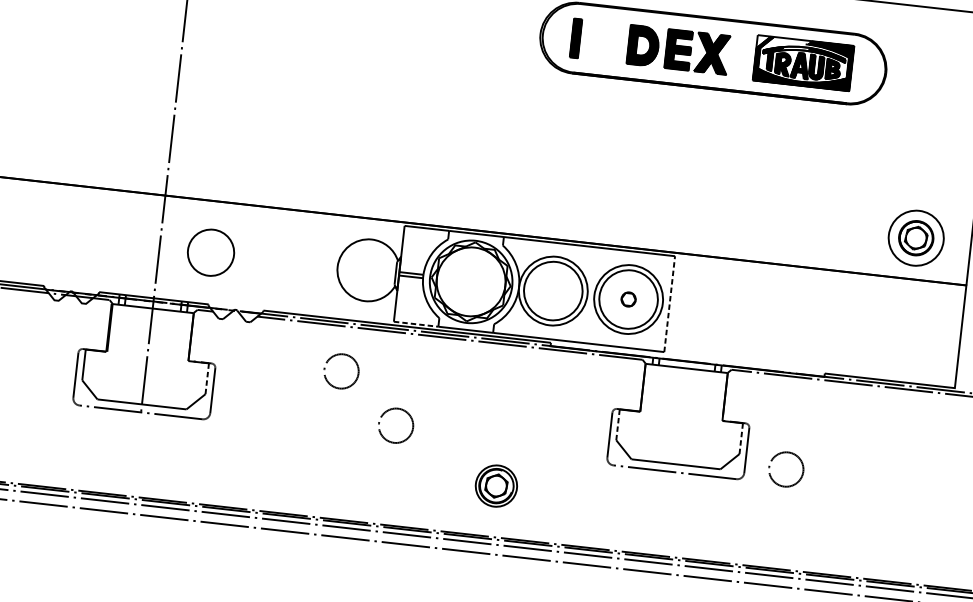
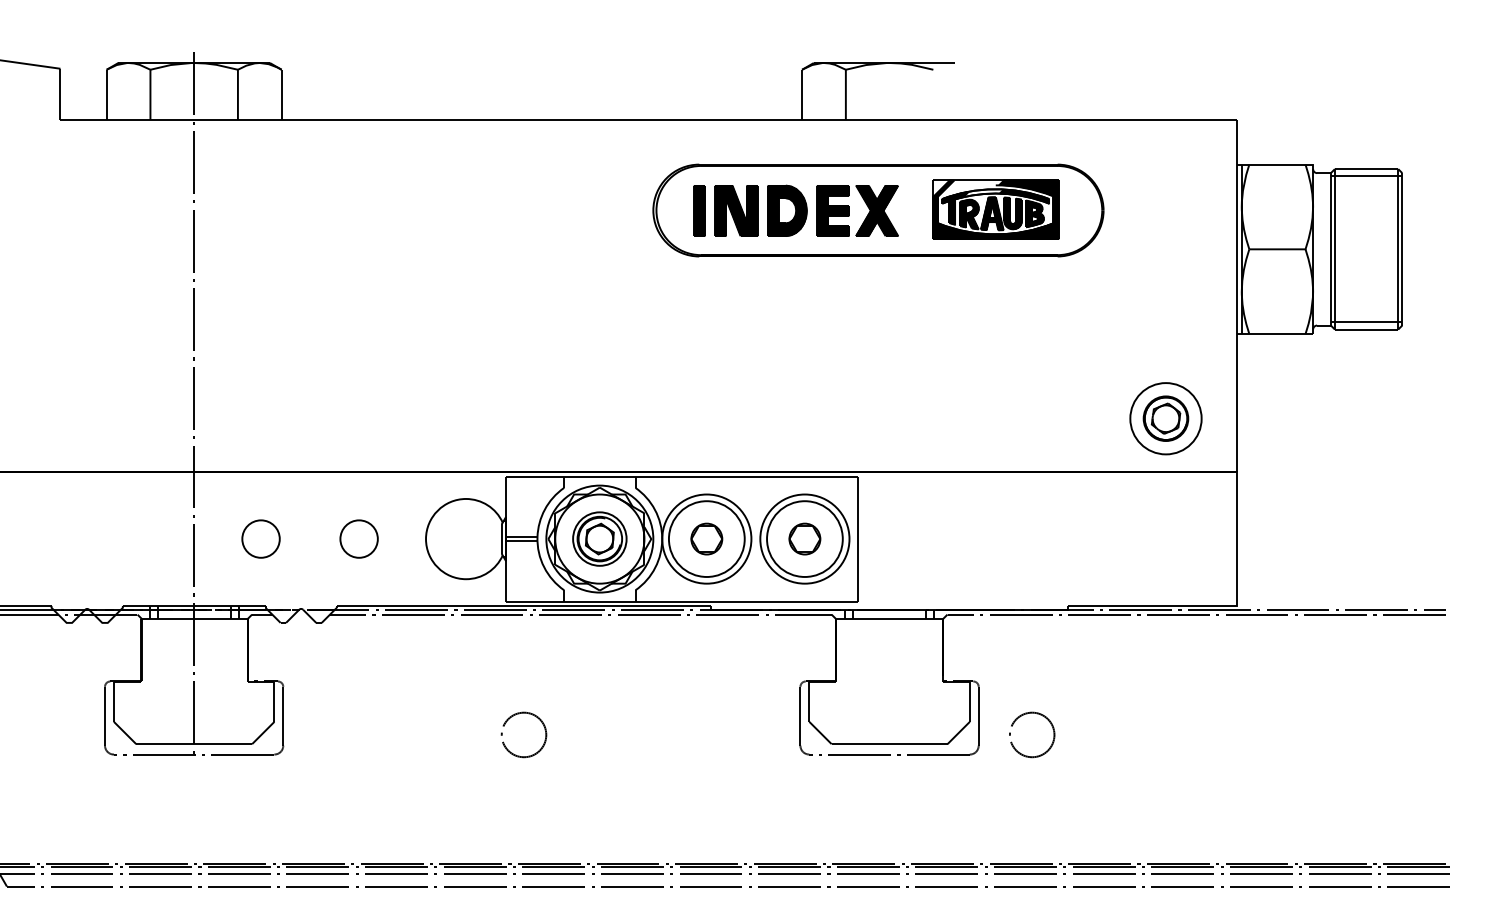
part: (604, 41) -> (736, 210), added
part: (210, 252) -> (260, 538), size x0.62
part: (285, 260) -> (358, 538), added
part: (553, 290) -> (706, 538), added
part: (628, 299) -> (804, 538), size x1.67
line: (669, 303) -> (858, 538), dashed -> solid
line: (416, 324) -> (535, 601), dashed -> solid
part: (329, 361) -> (428, 661), removed
line: (207, 378) -> (274, 701), dashed -> solid
line: (618, 424) -> (809, 701), dashed -> solid
line: (741, 438) -> (969, 701), dashed -> solid
part: (496, 485) -> (599, 538), moved

